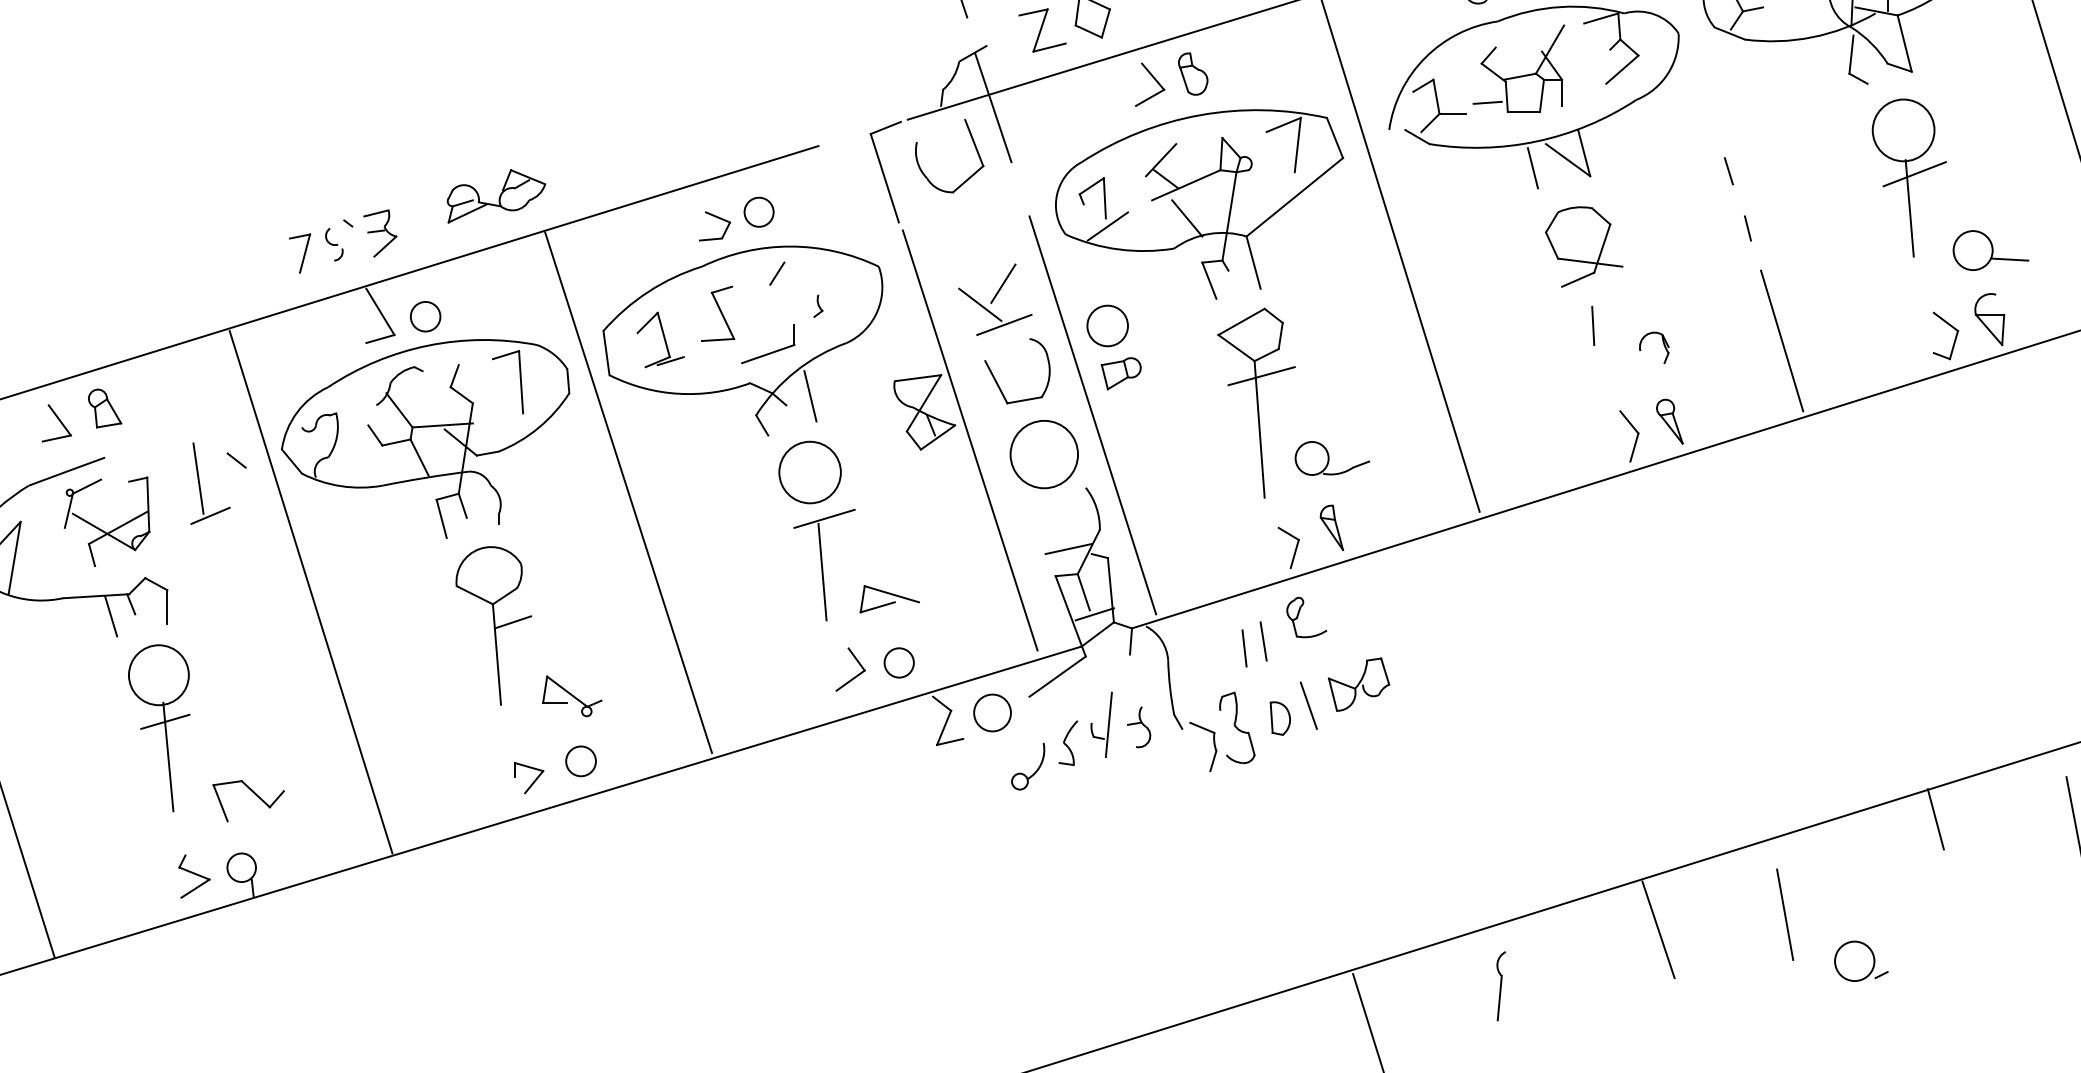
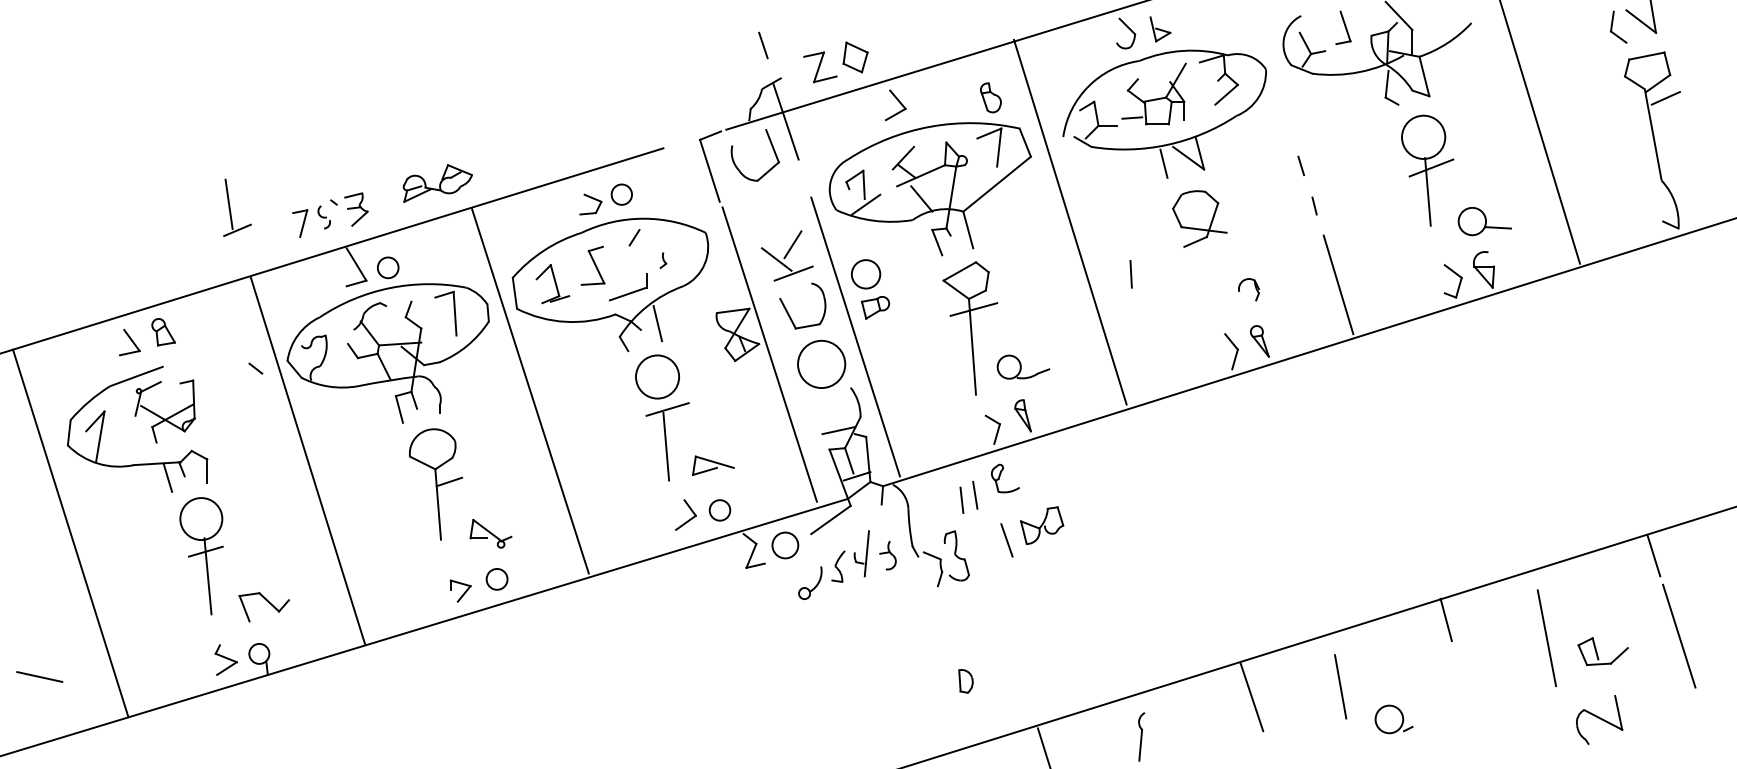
part: (1192, 73) -> (990, 97), moved
line: (1592, 326) -> (1130, 274), moved
part: (200, 483) -> (230, 207), moved
part: (1279, 718) -> (965, 681), moved

